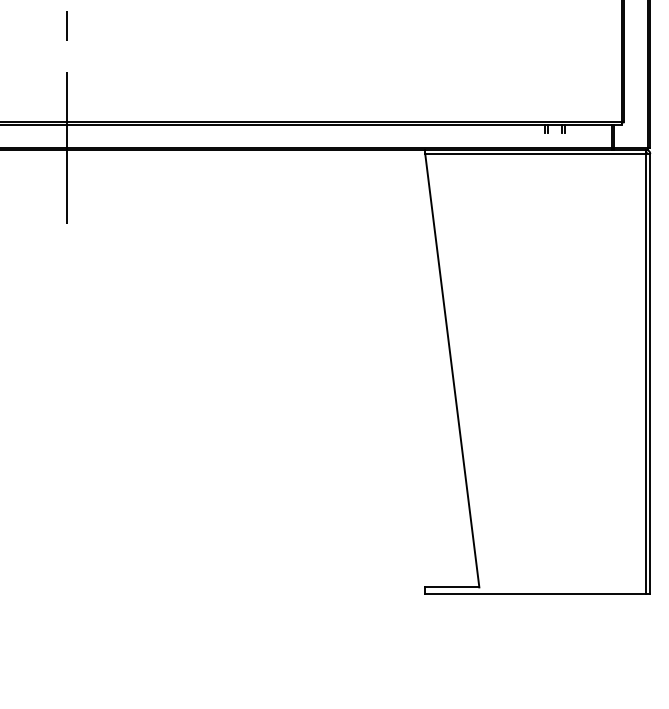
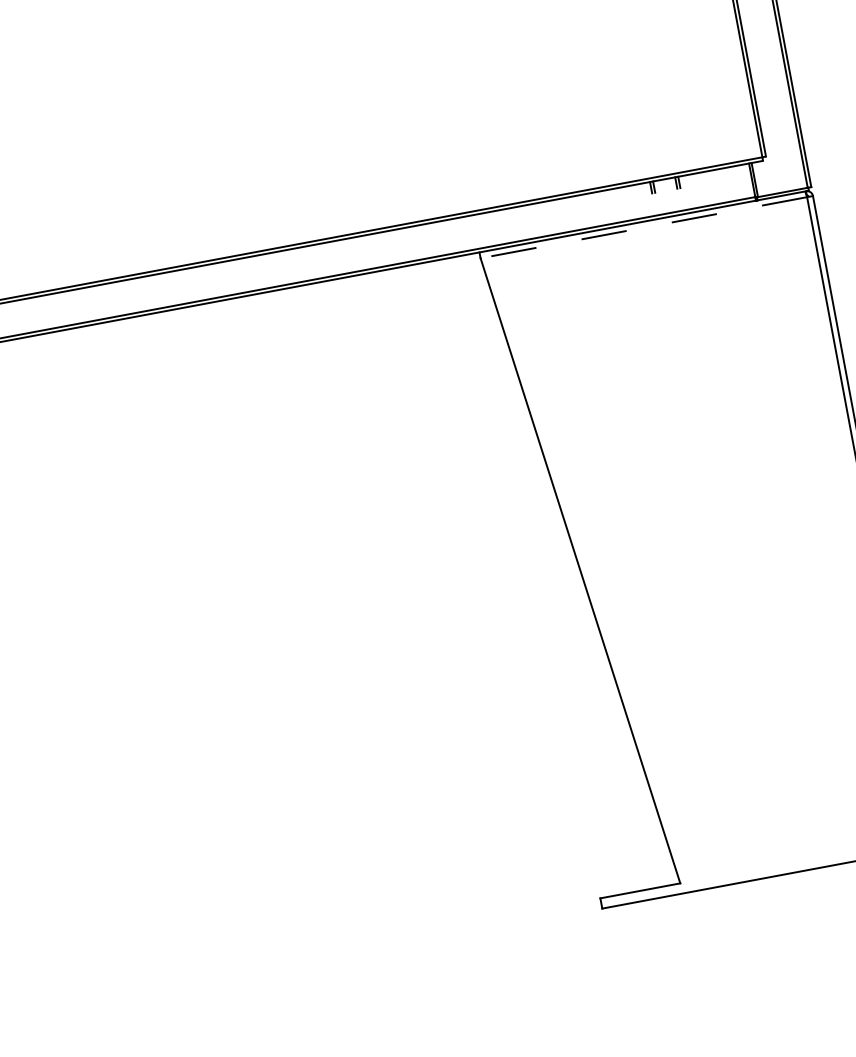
line: (535, 154) -> (643, 228), solid -> dashed

